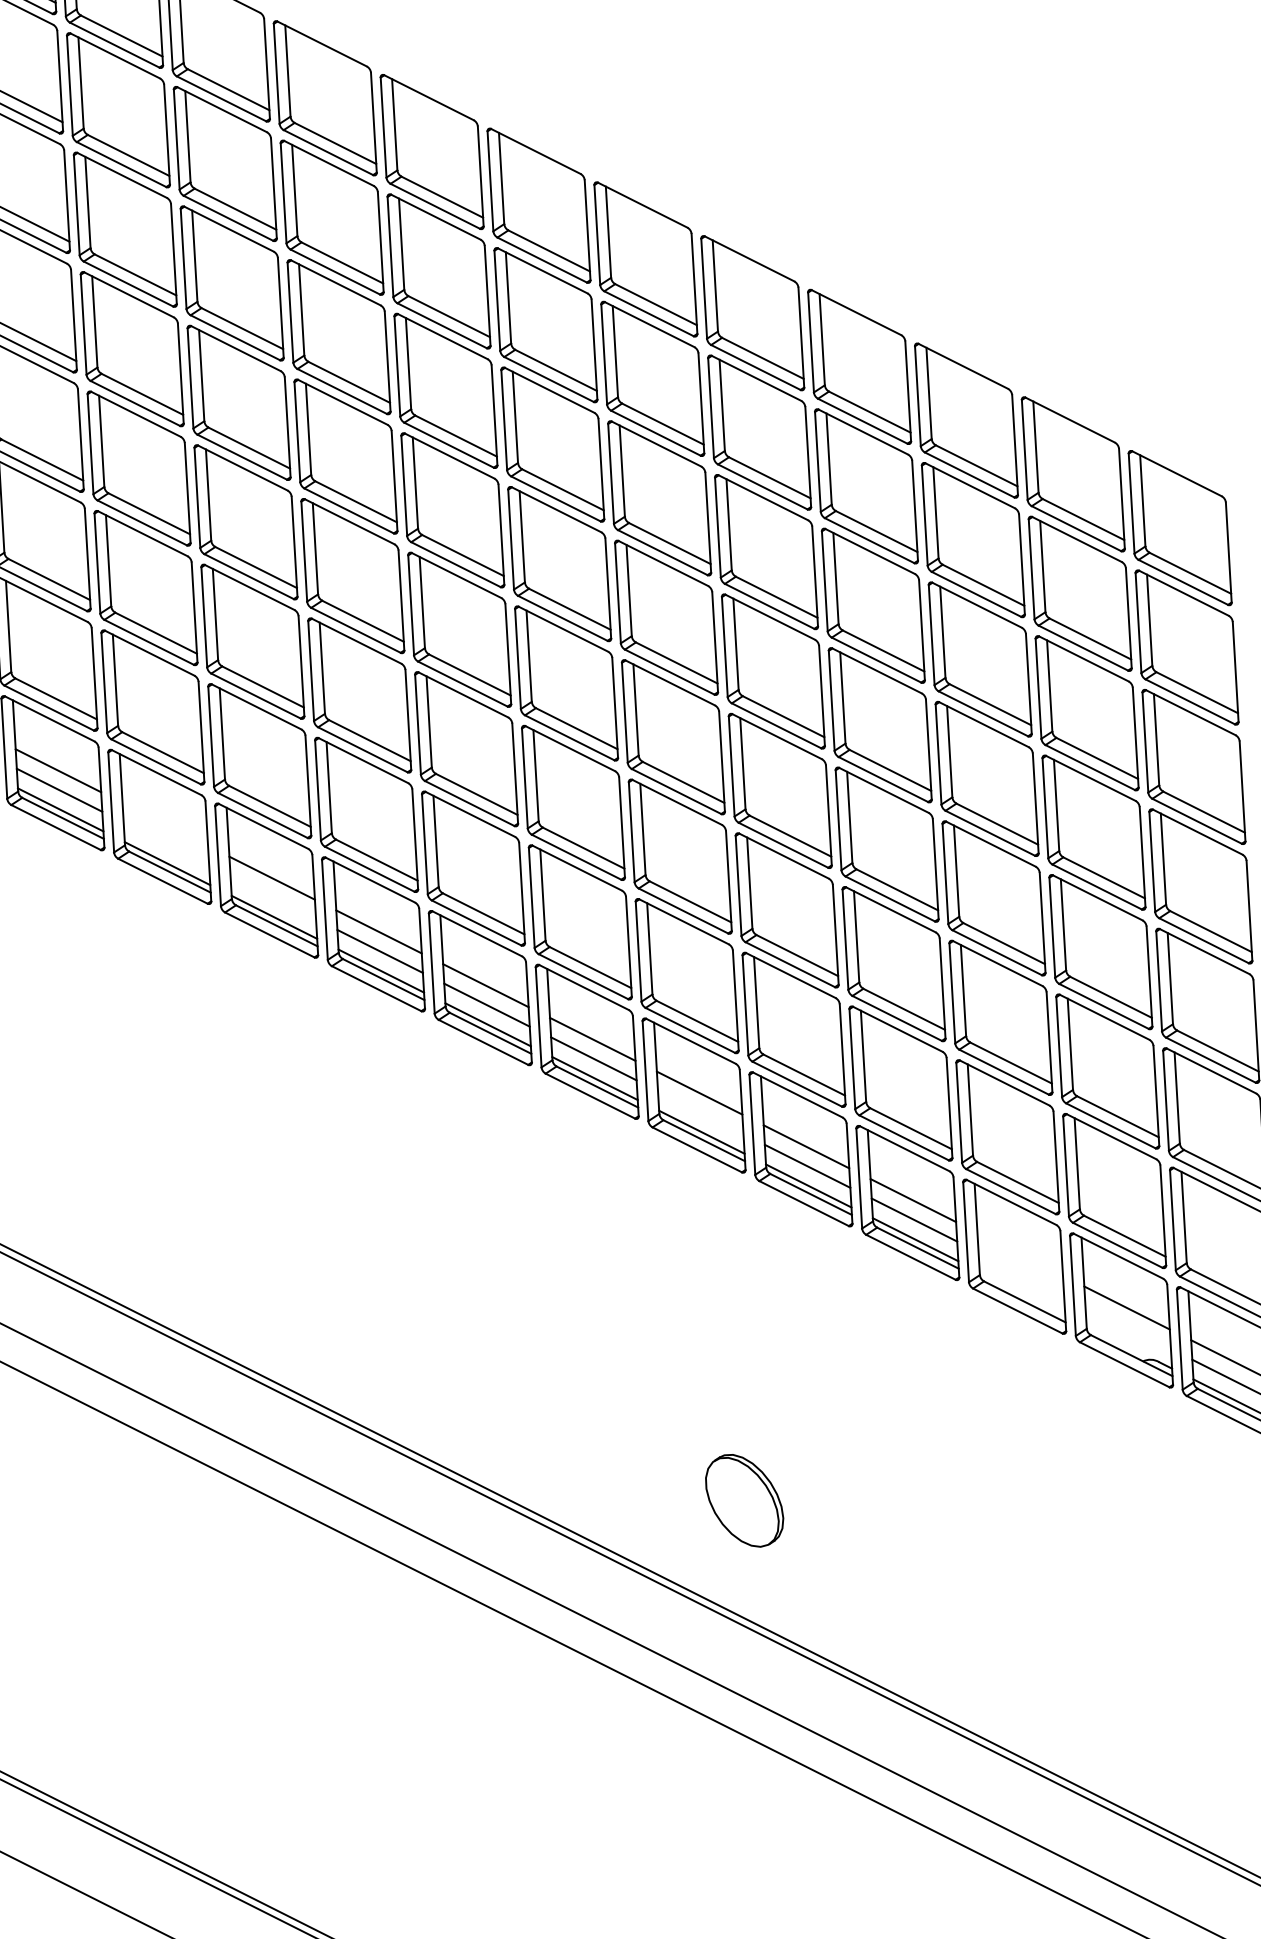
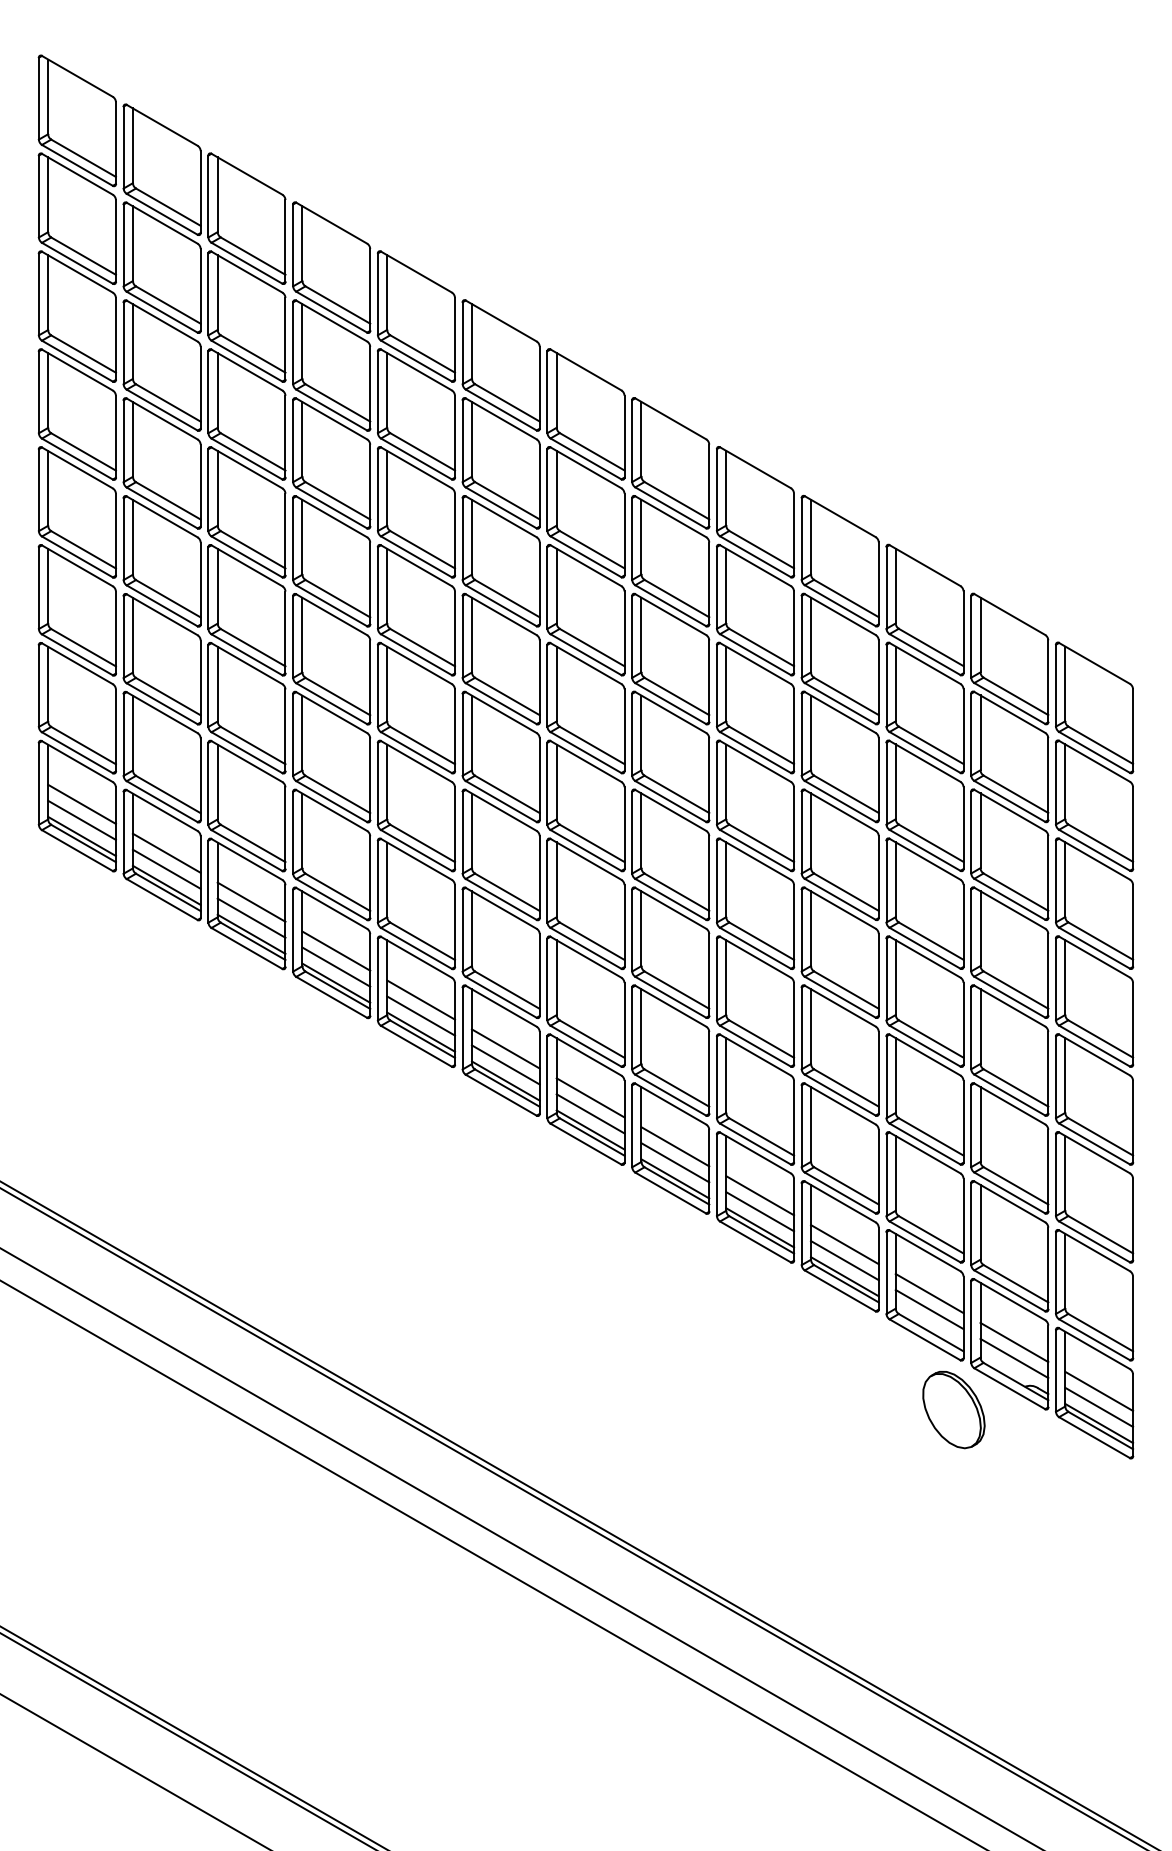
line: (165, 823) -> (251, 901), added
line: (166, 843) -> (251, 917), added
line: (273, 896) -> (336, 966), added
line: (700, 1112) -> (675, 1162), added
line: (1020, 1254) -> (929, 1293), added
line: (1021, 1273) -> (929, 1309), added
line: (1128, 1327) -> (1014, 1358), added
part: (744, 1500) -> (953, 1409), moved

